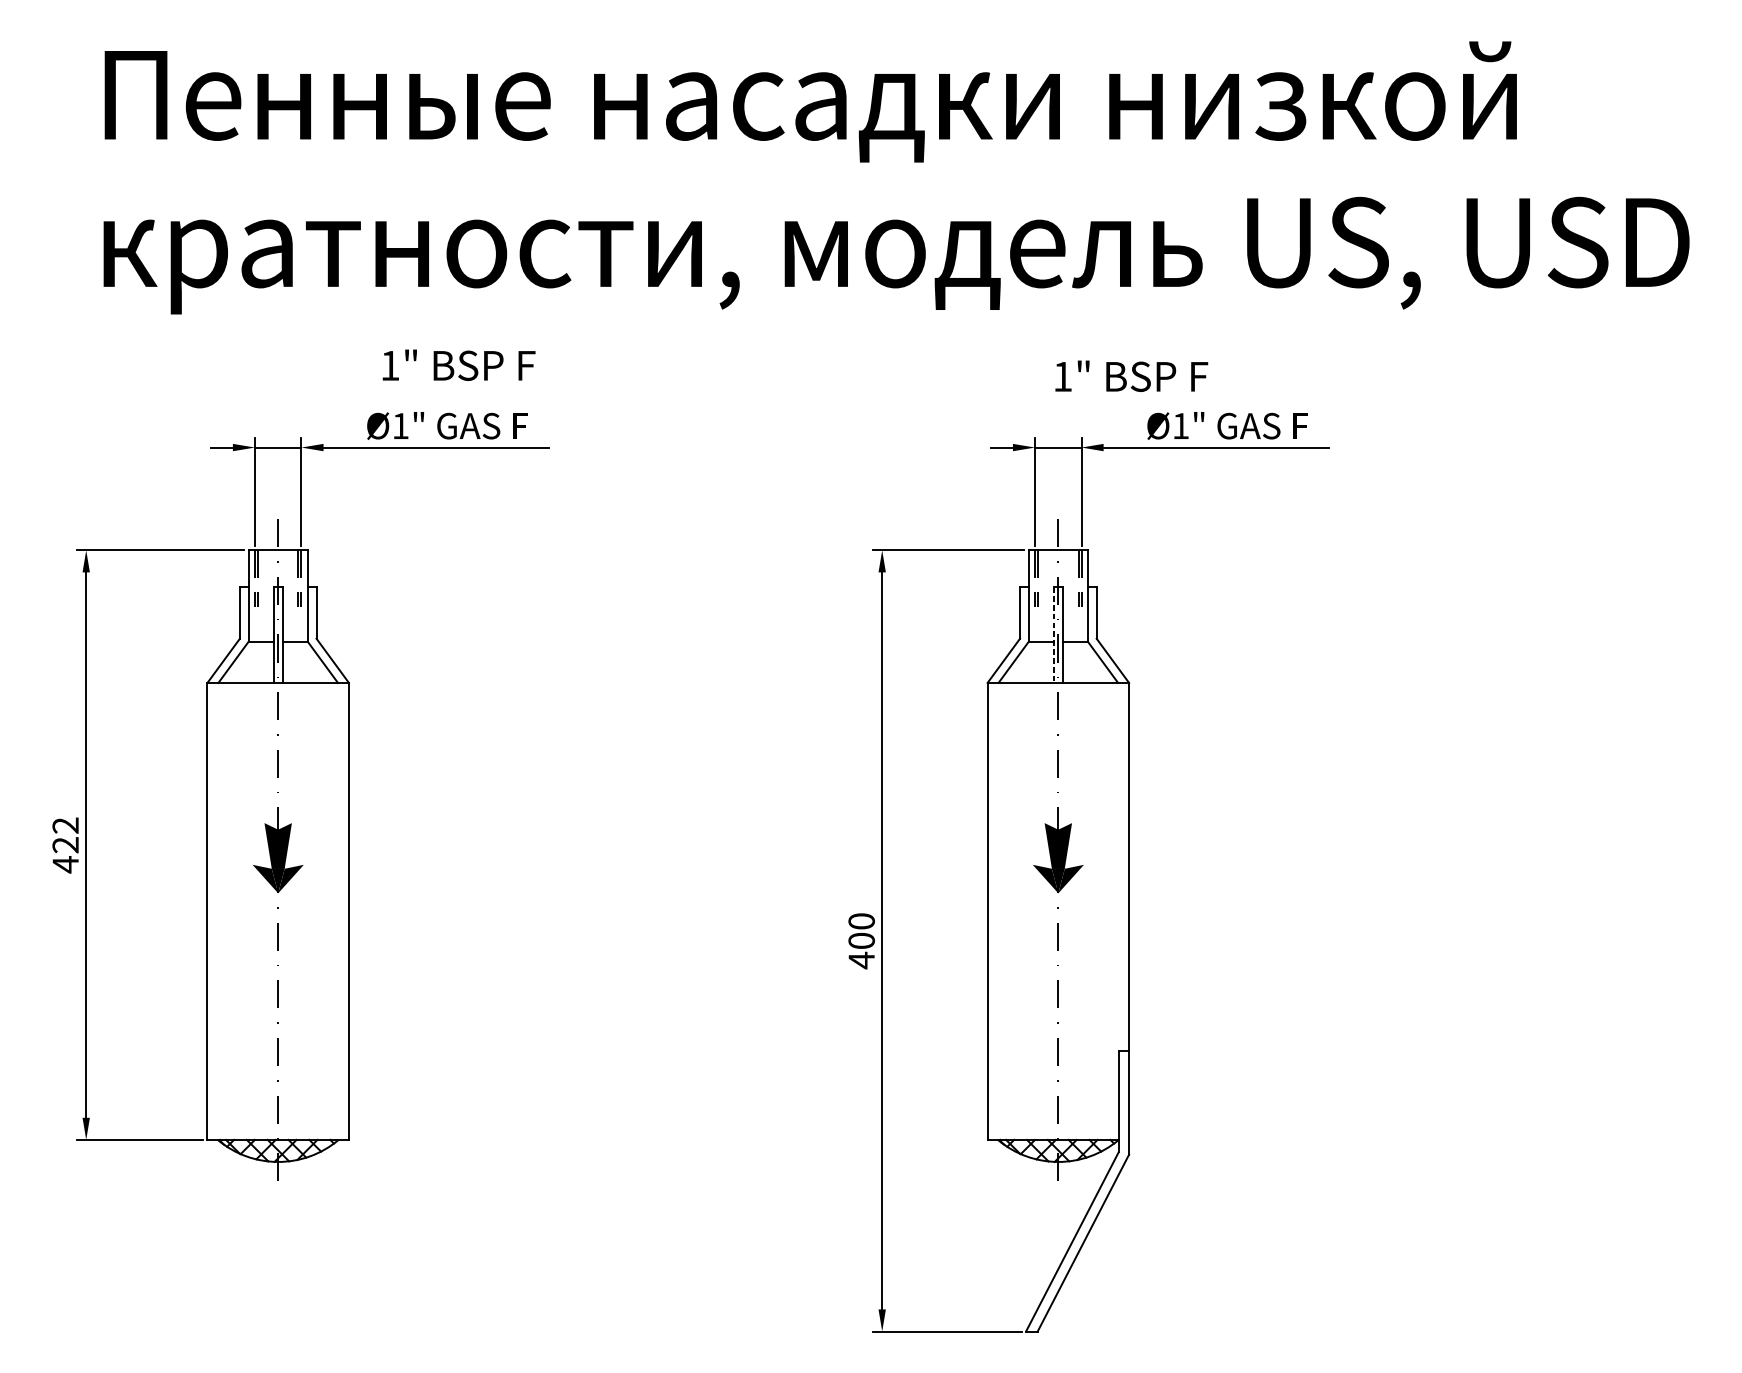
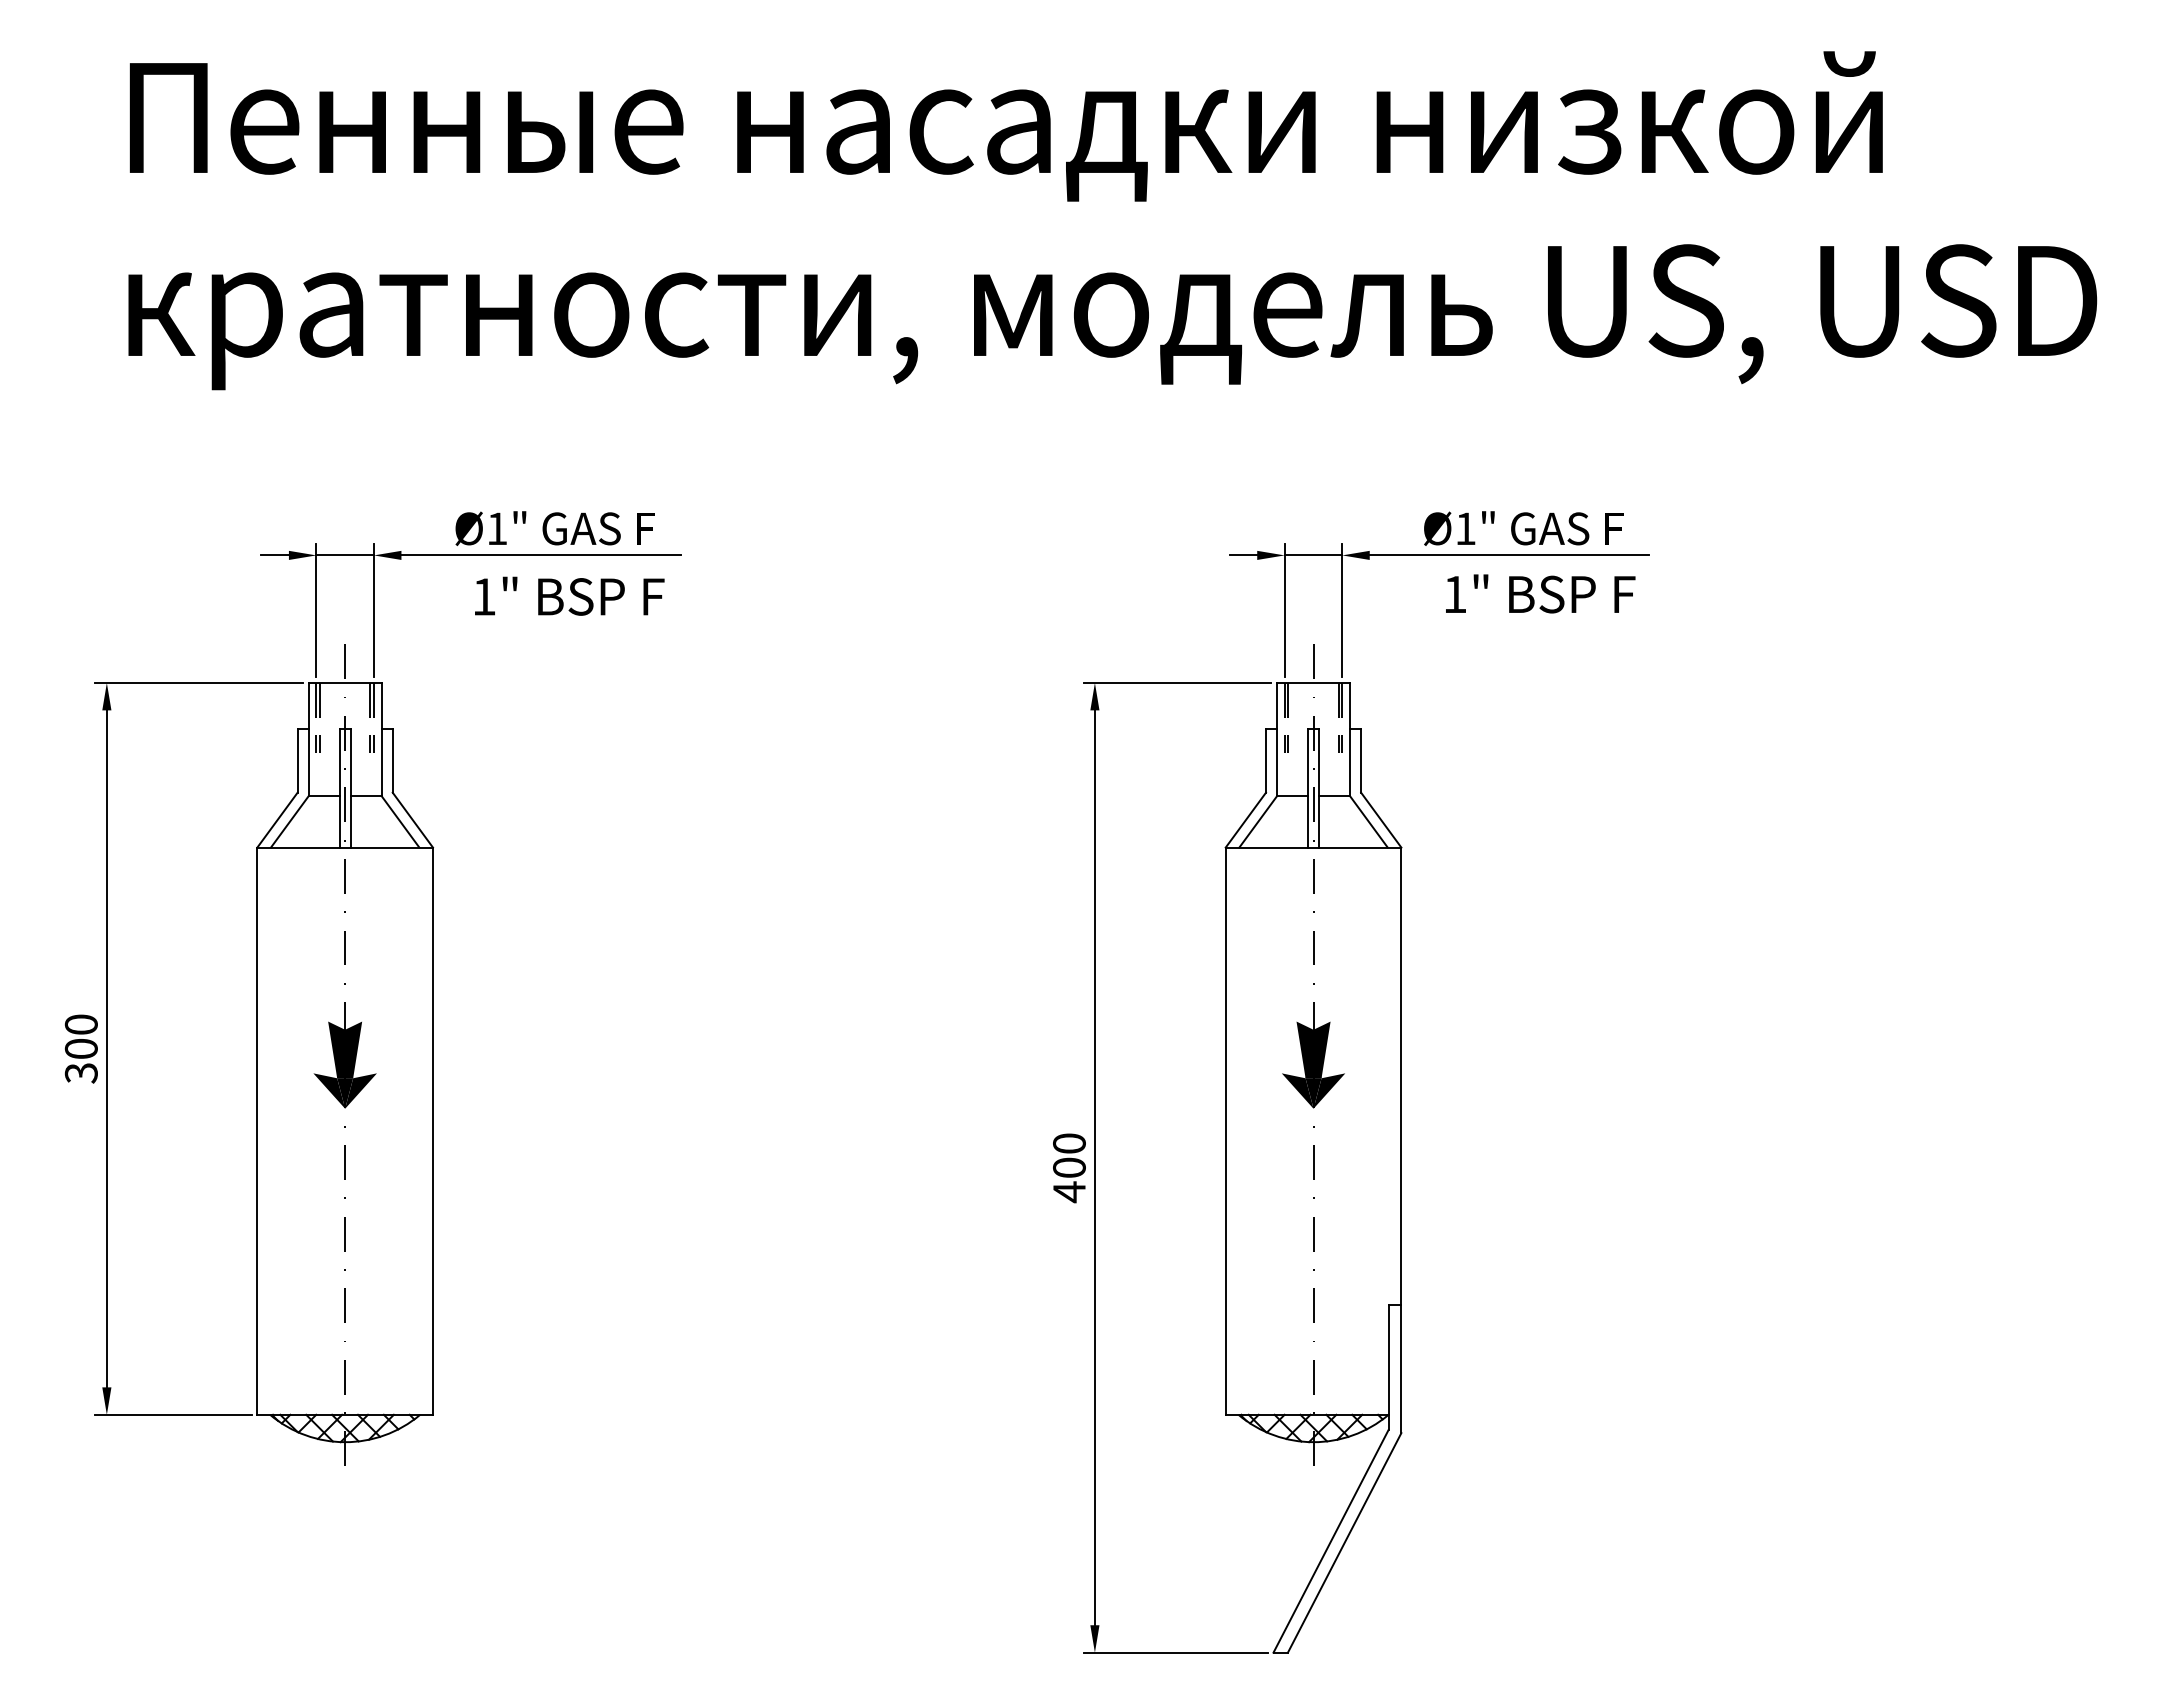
text: (458, 364) -> (569, 595), moved
text: (1131, 375) -> (1540, 593), moved
line: (1054, 635) -> (1308, 788), dashed -> solid
text: (64, 845) -> (80, 1049), 422 -> 300

